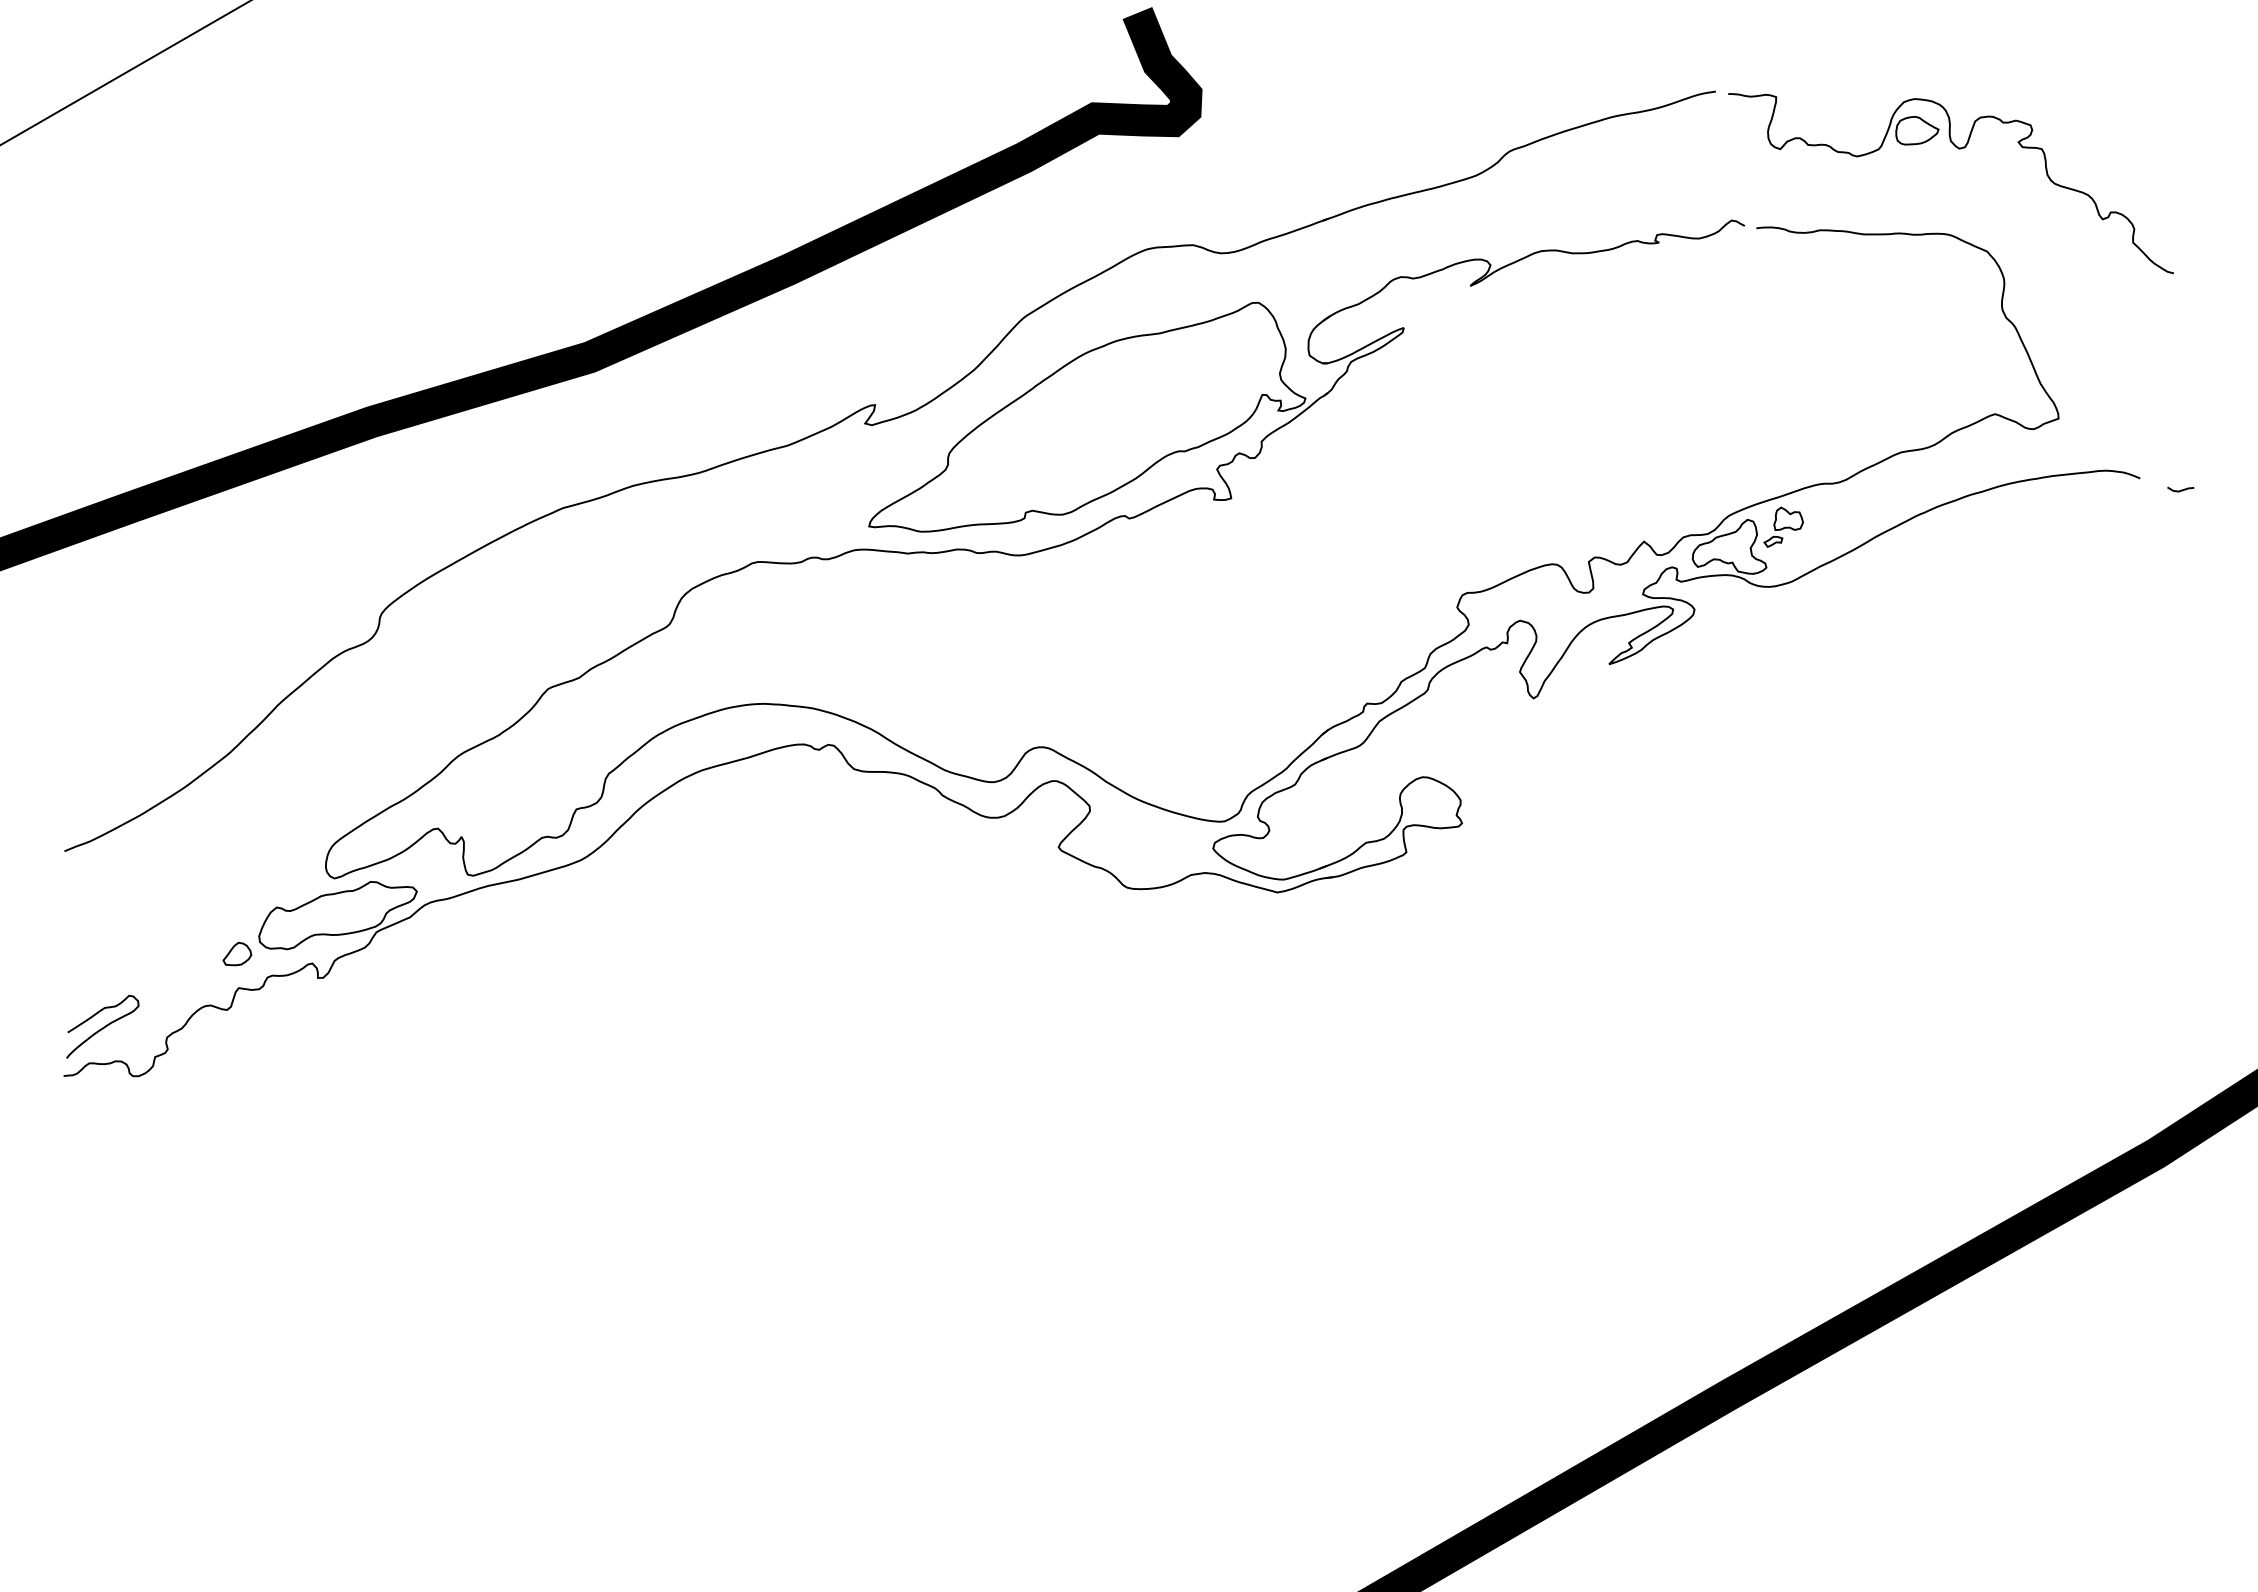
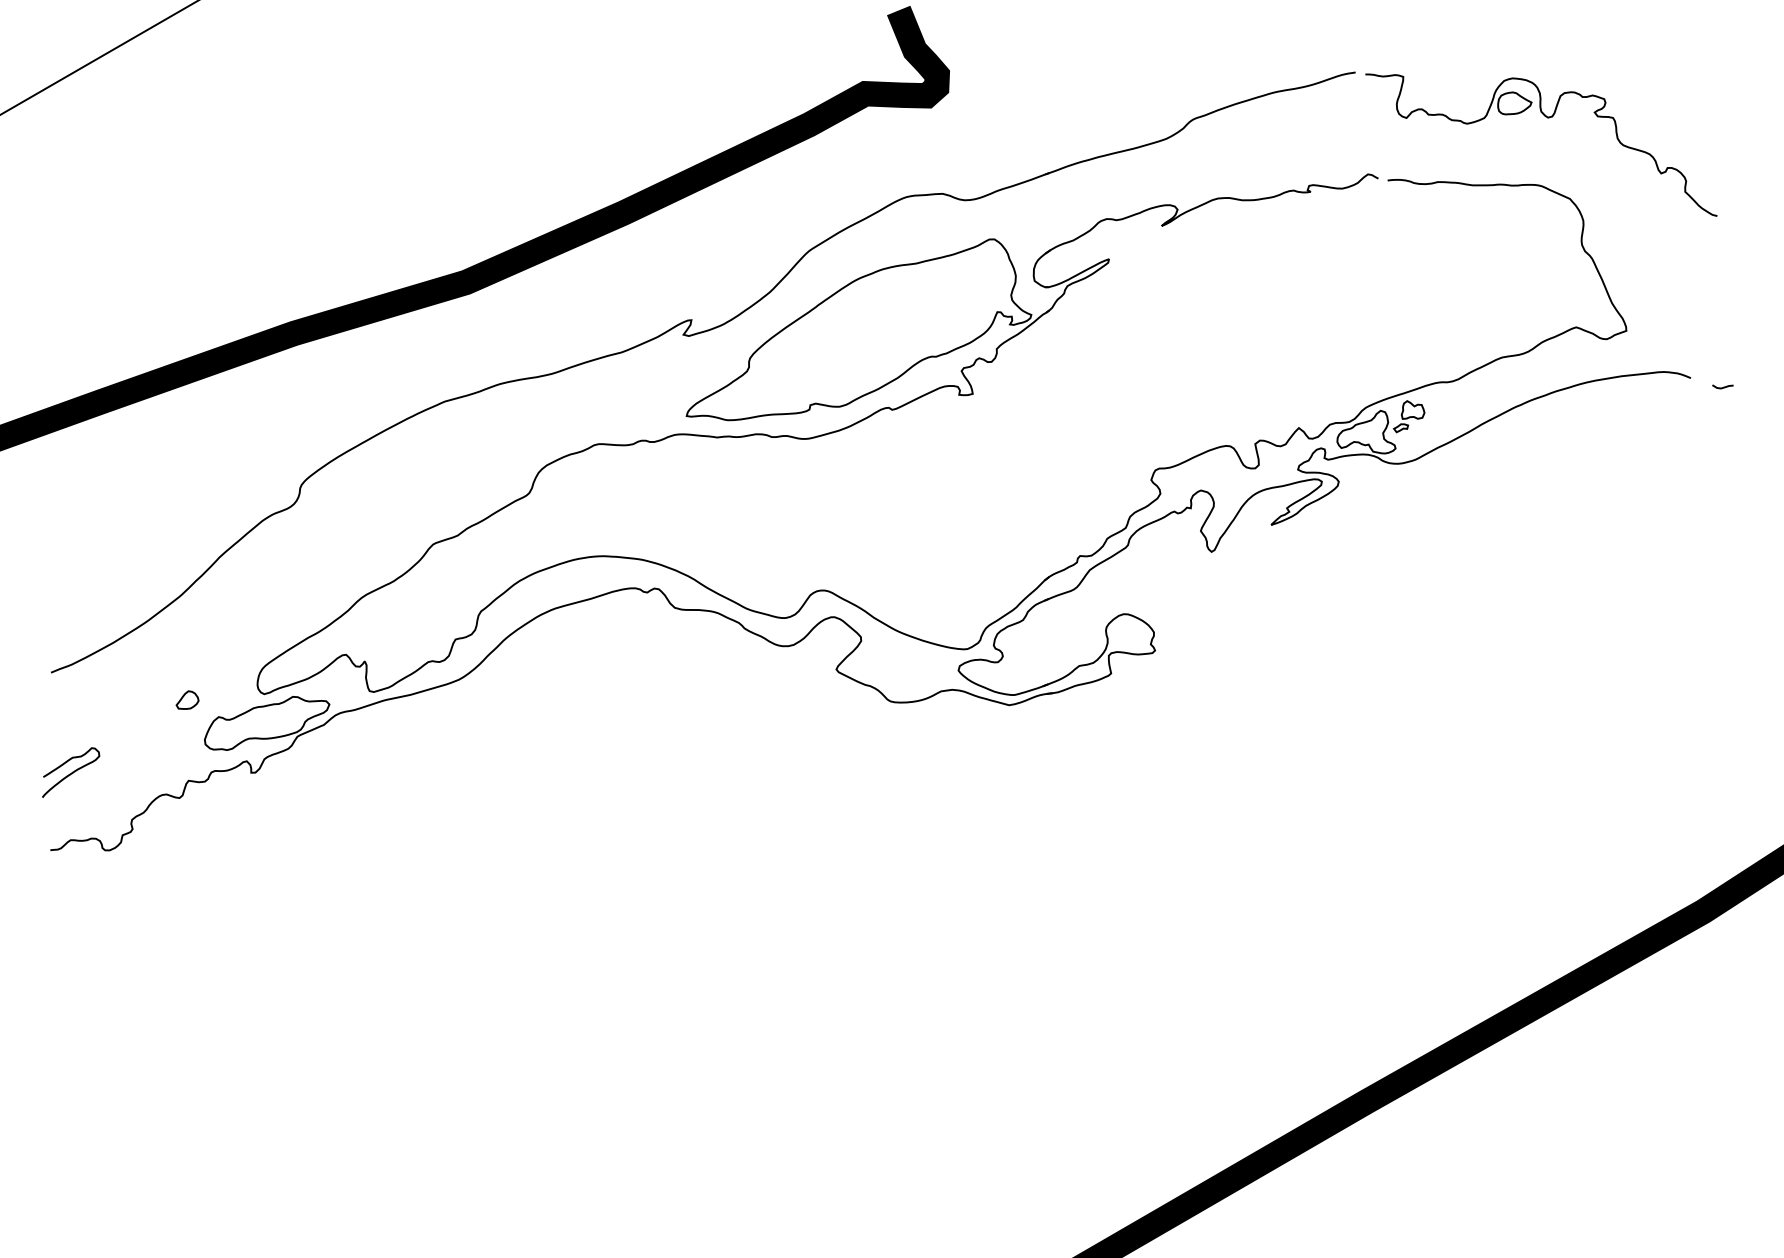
part: (237, 953) -> (187, 699), moved
curve: (103, 1026) -> (71, 772), moved

